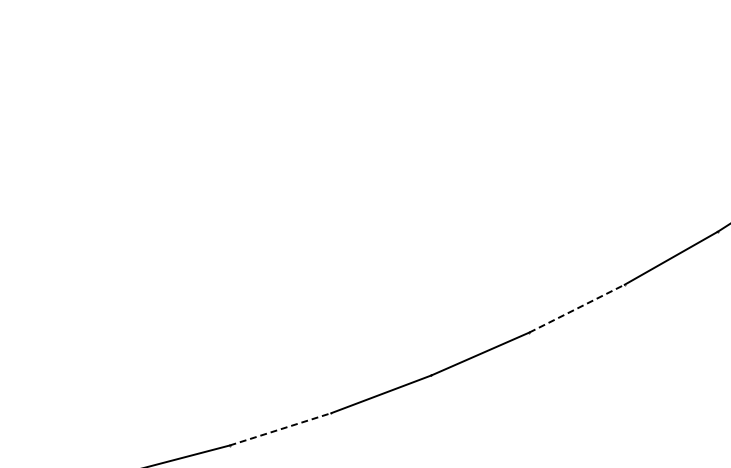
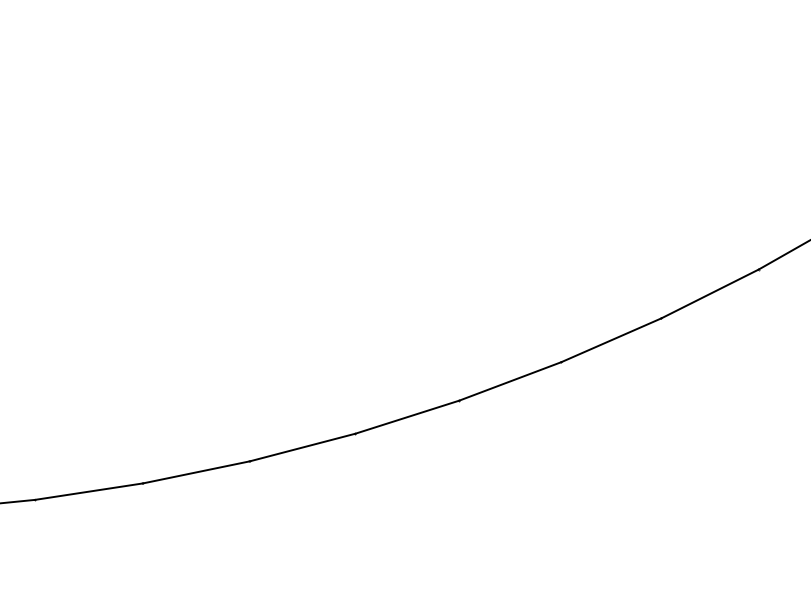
line: (577, 308) -> (710, 293), dashed -> solid
line: (280, 429) -> (407, 417), dashed -> solid

